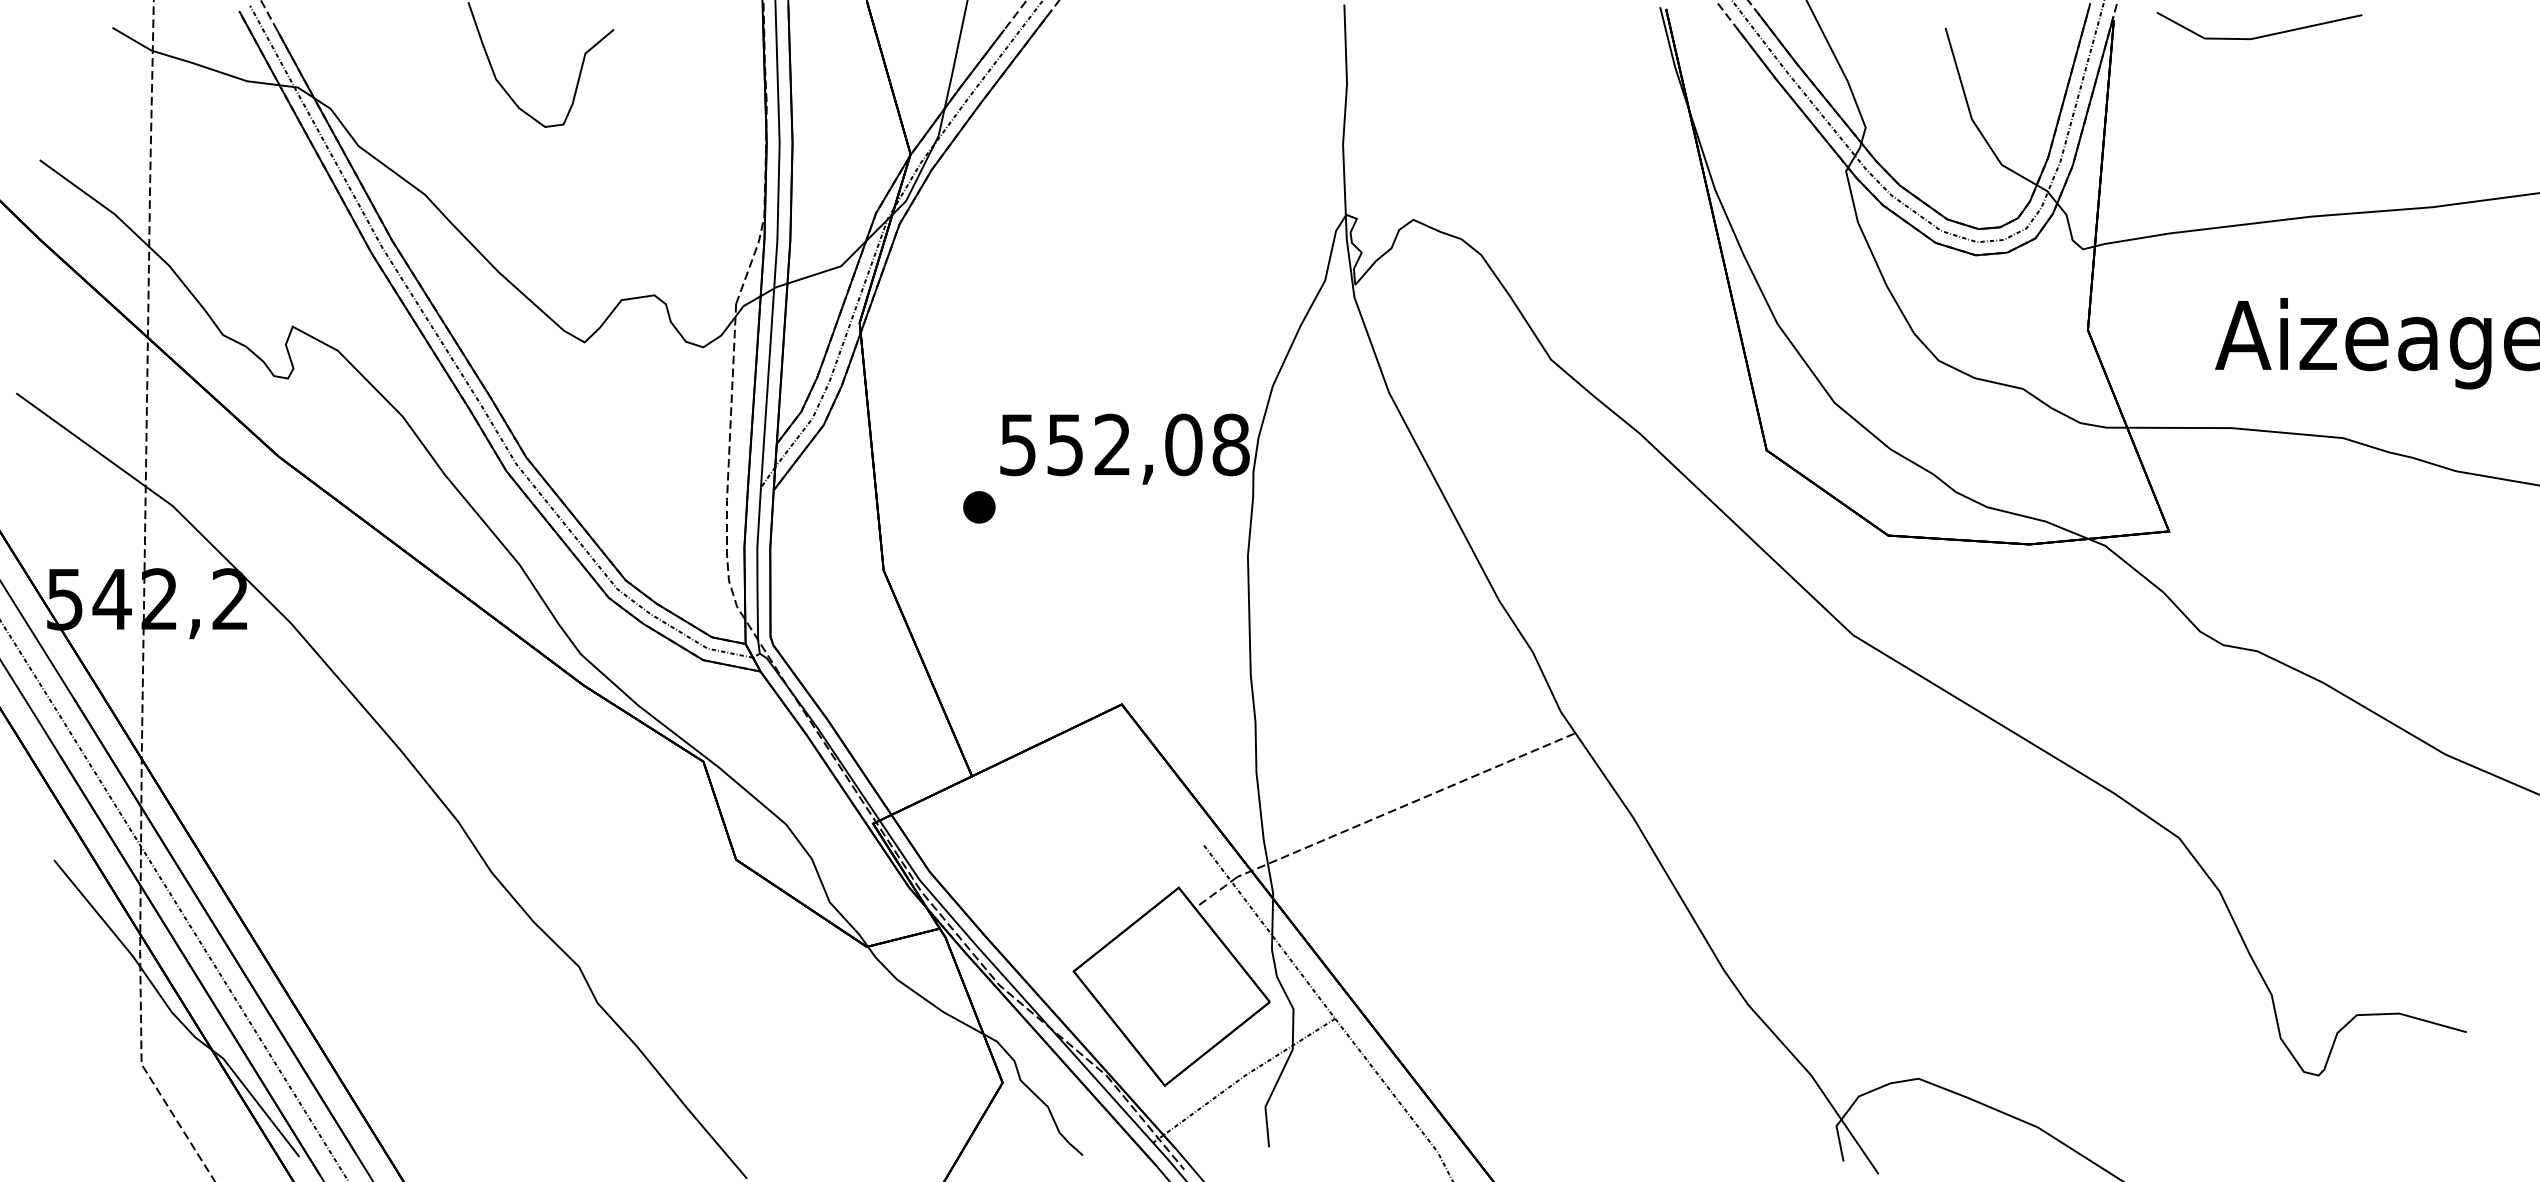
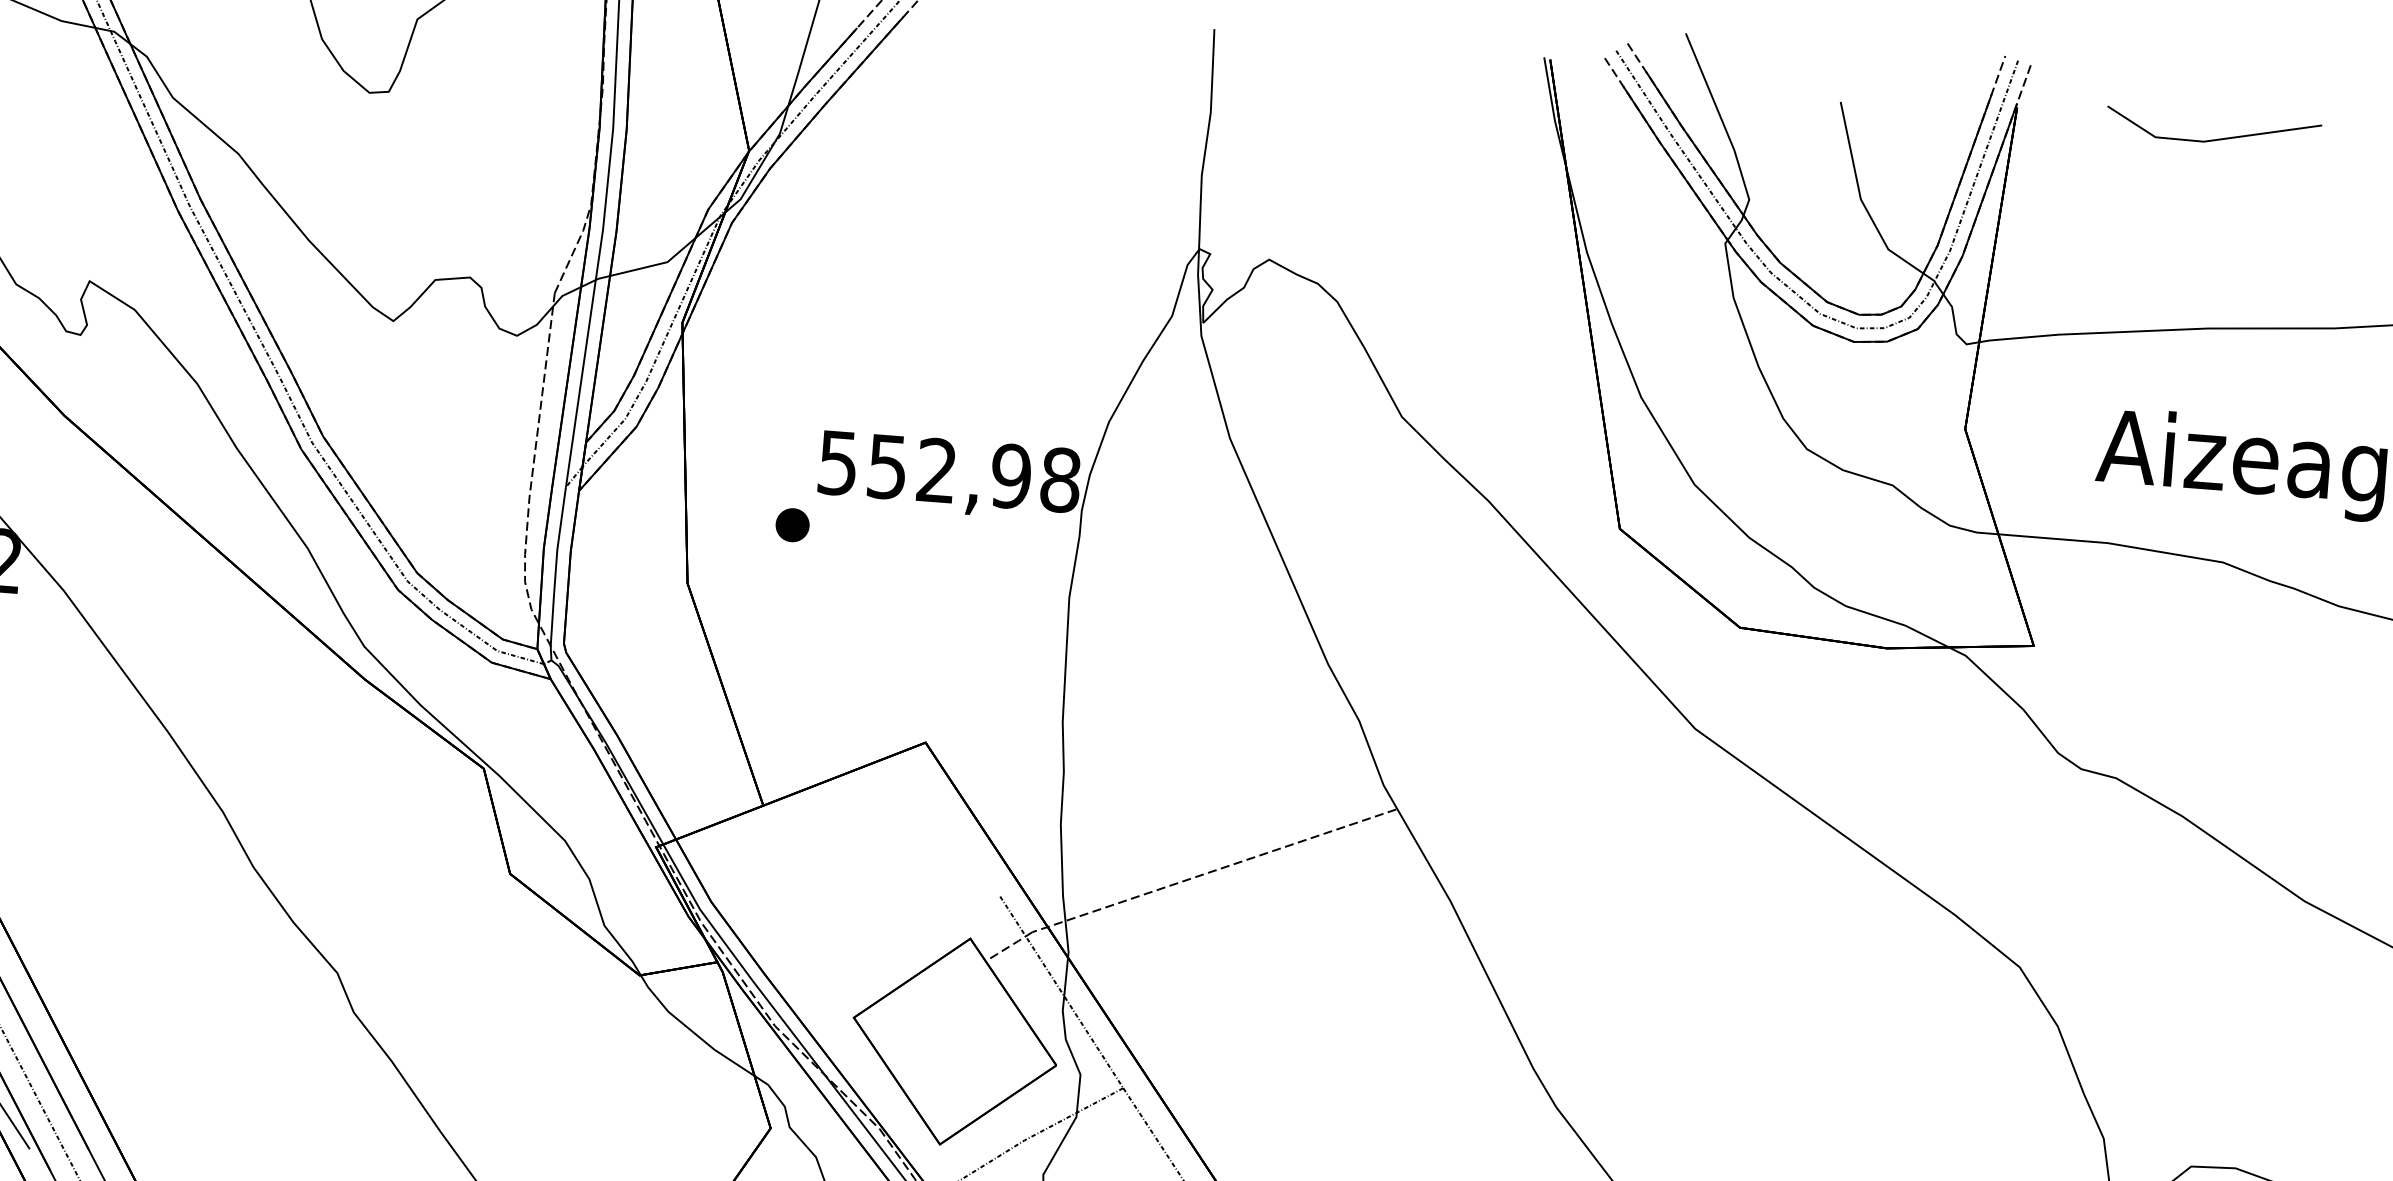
part: (2262, 35) -> (2216, 138), moved
text: (1183, 444) -> (1010, 475), 552,08 -> 552,98

